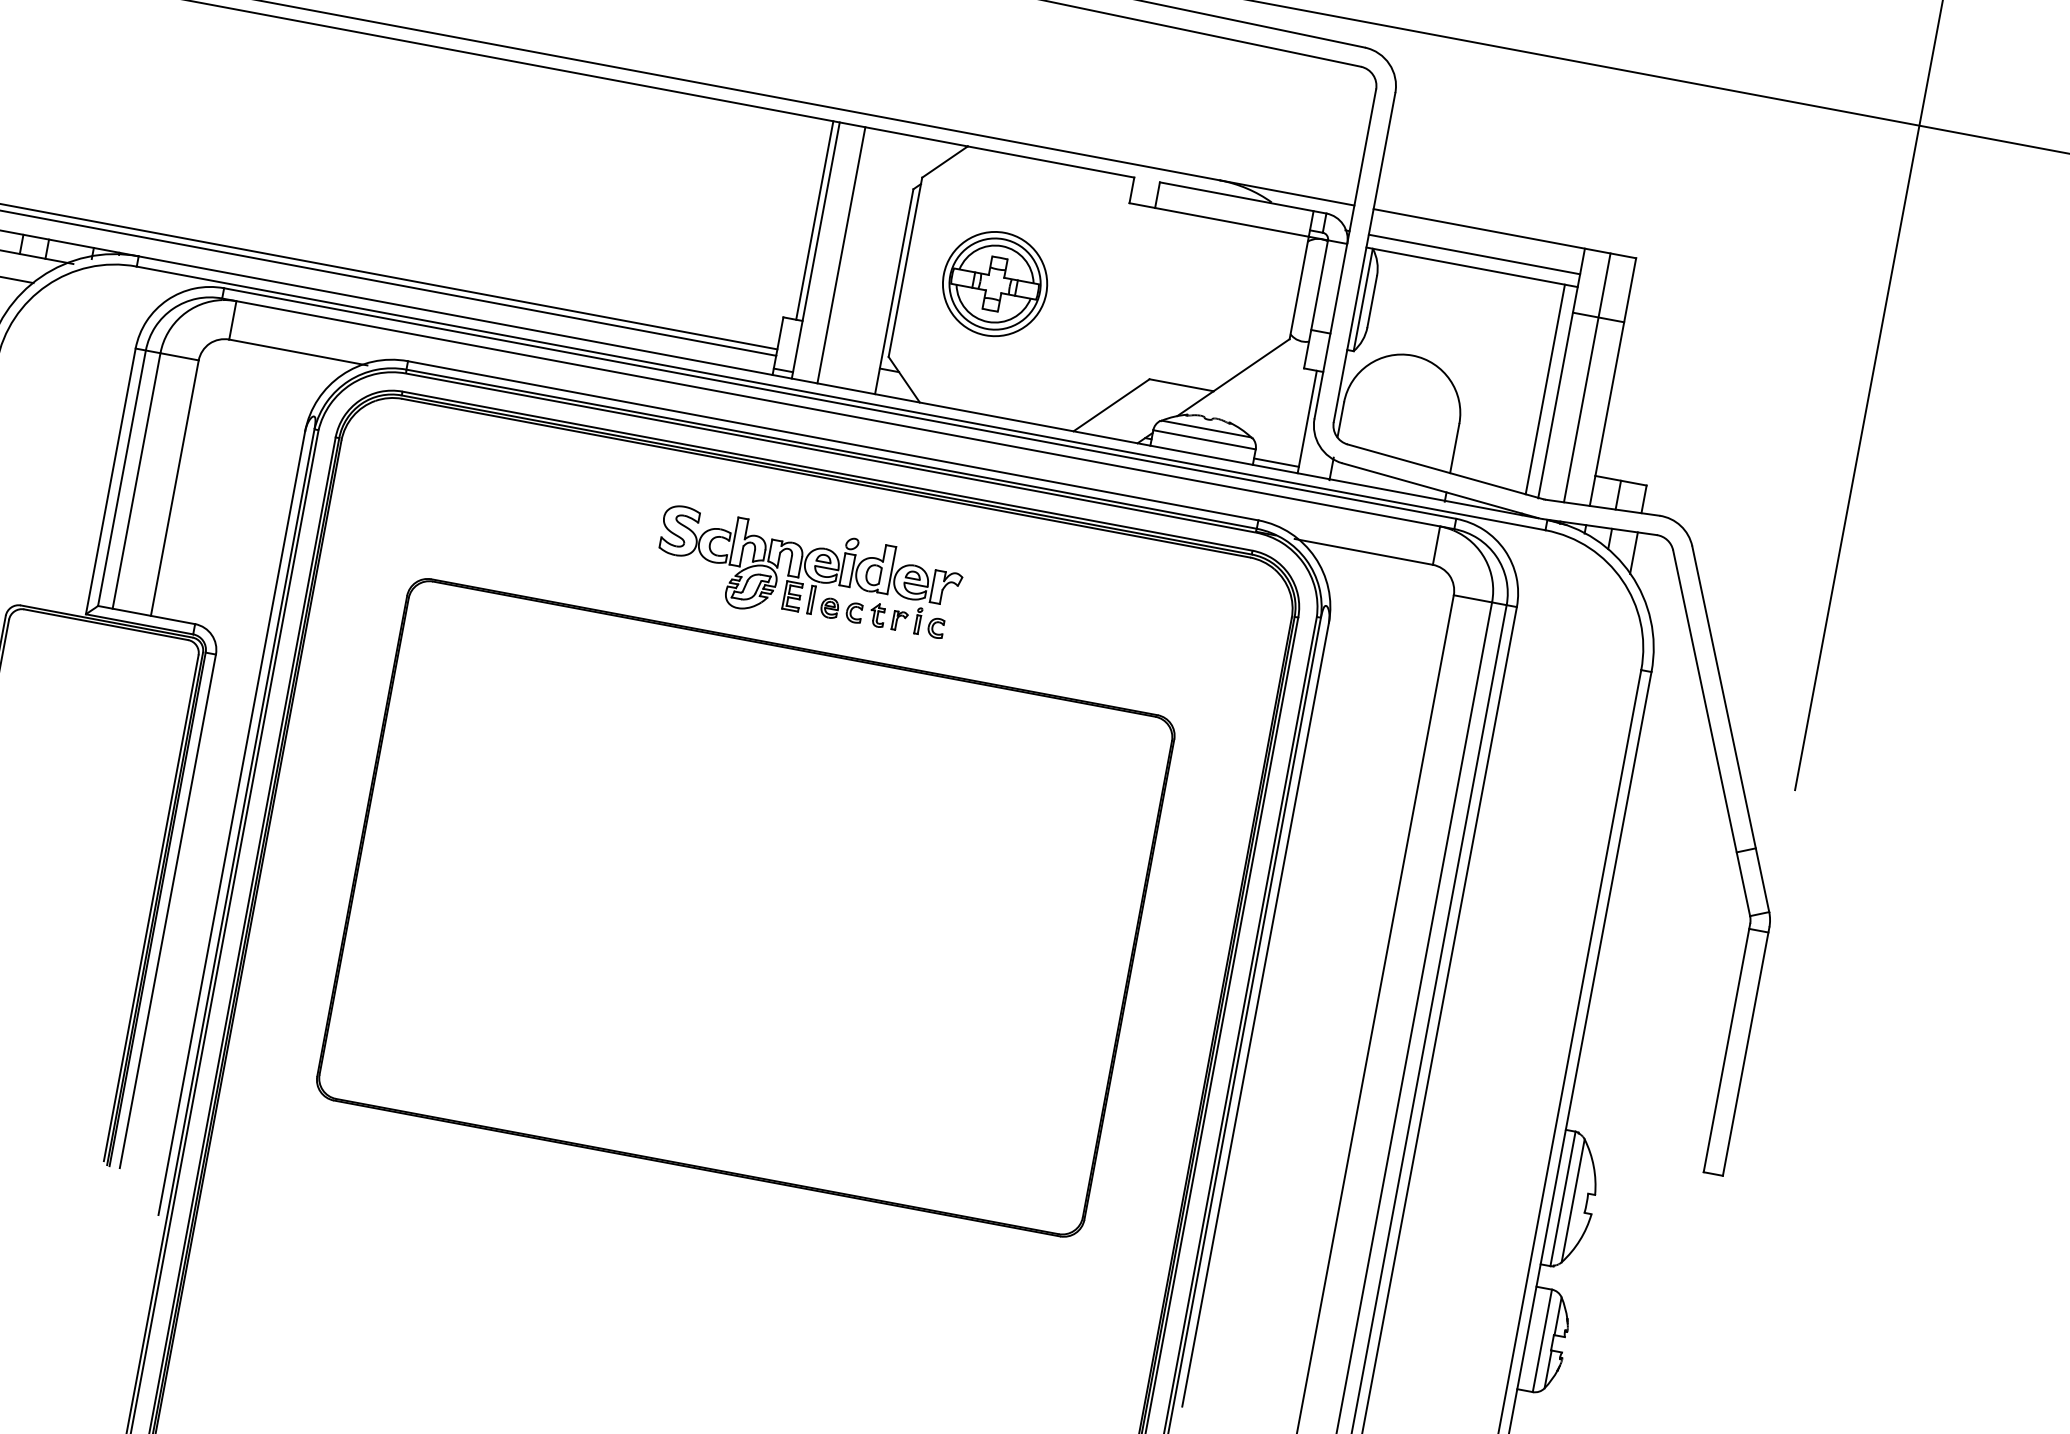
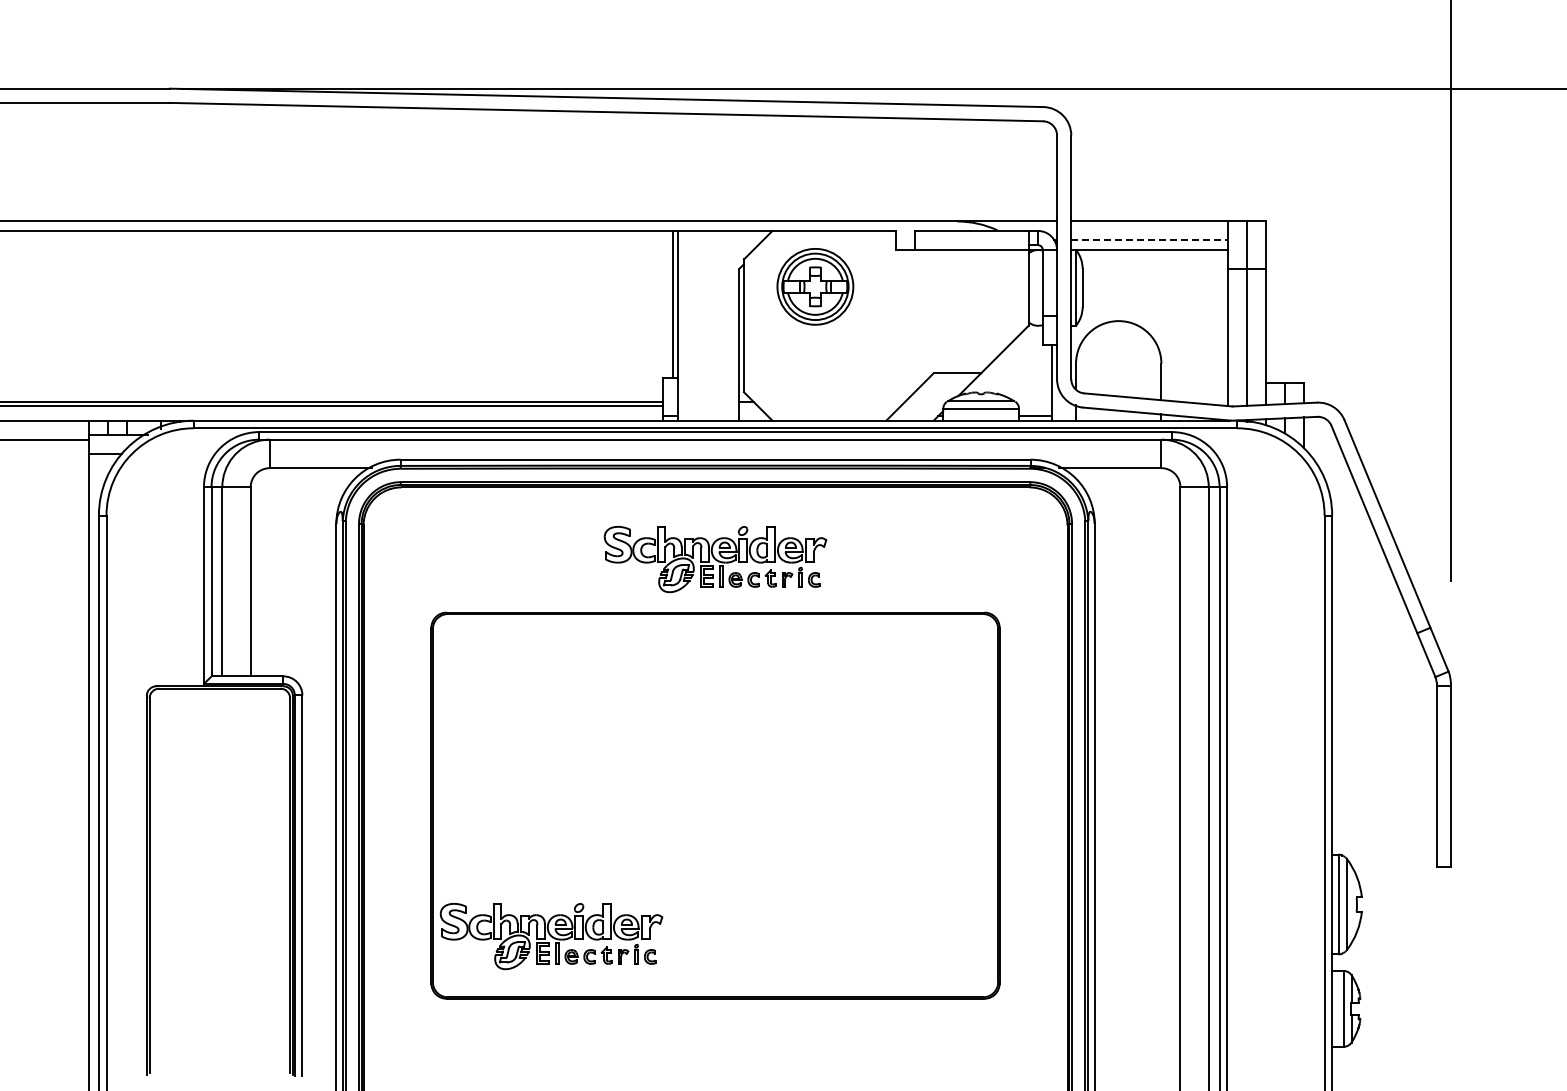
line: (841, 254) -> (696, 325), removed
line: (1475, 254) -> (1150, 240), solid -> dashed
part: (995, 283) -> (815, 286), moved
line: (1545, 389) -> (1218, 327), removed
part: (491, 1043) -> (551, 936), added

